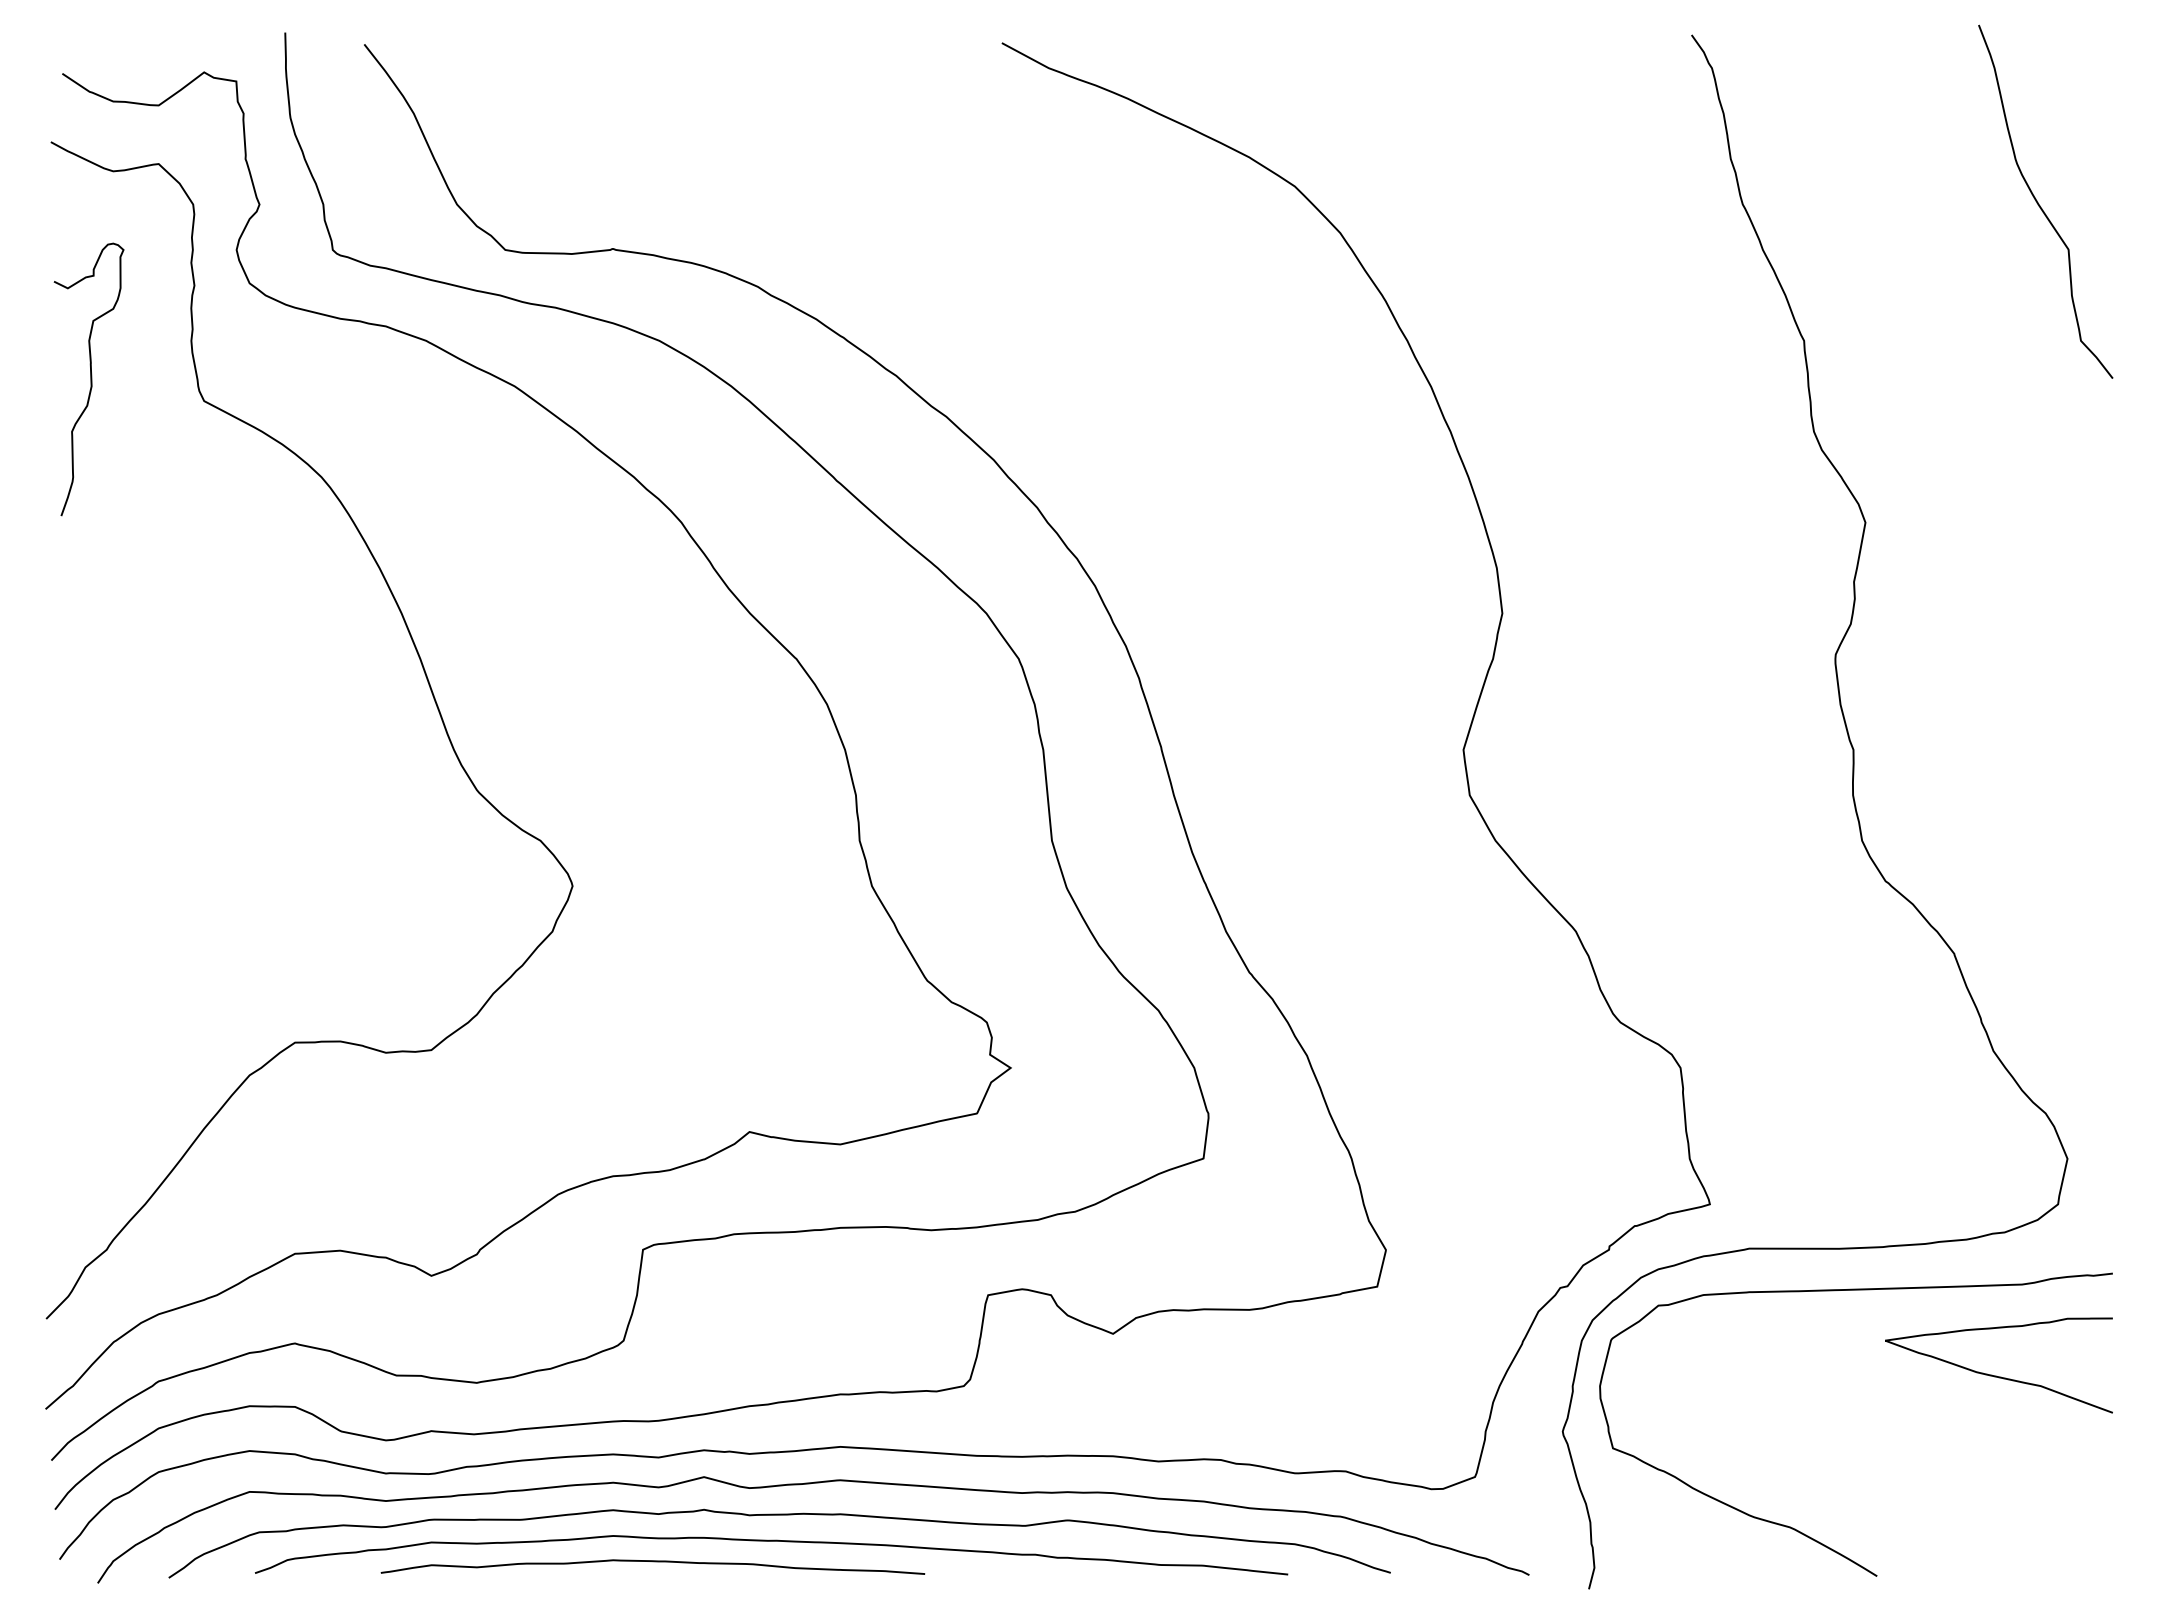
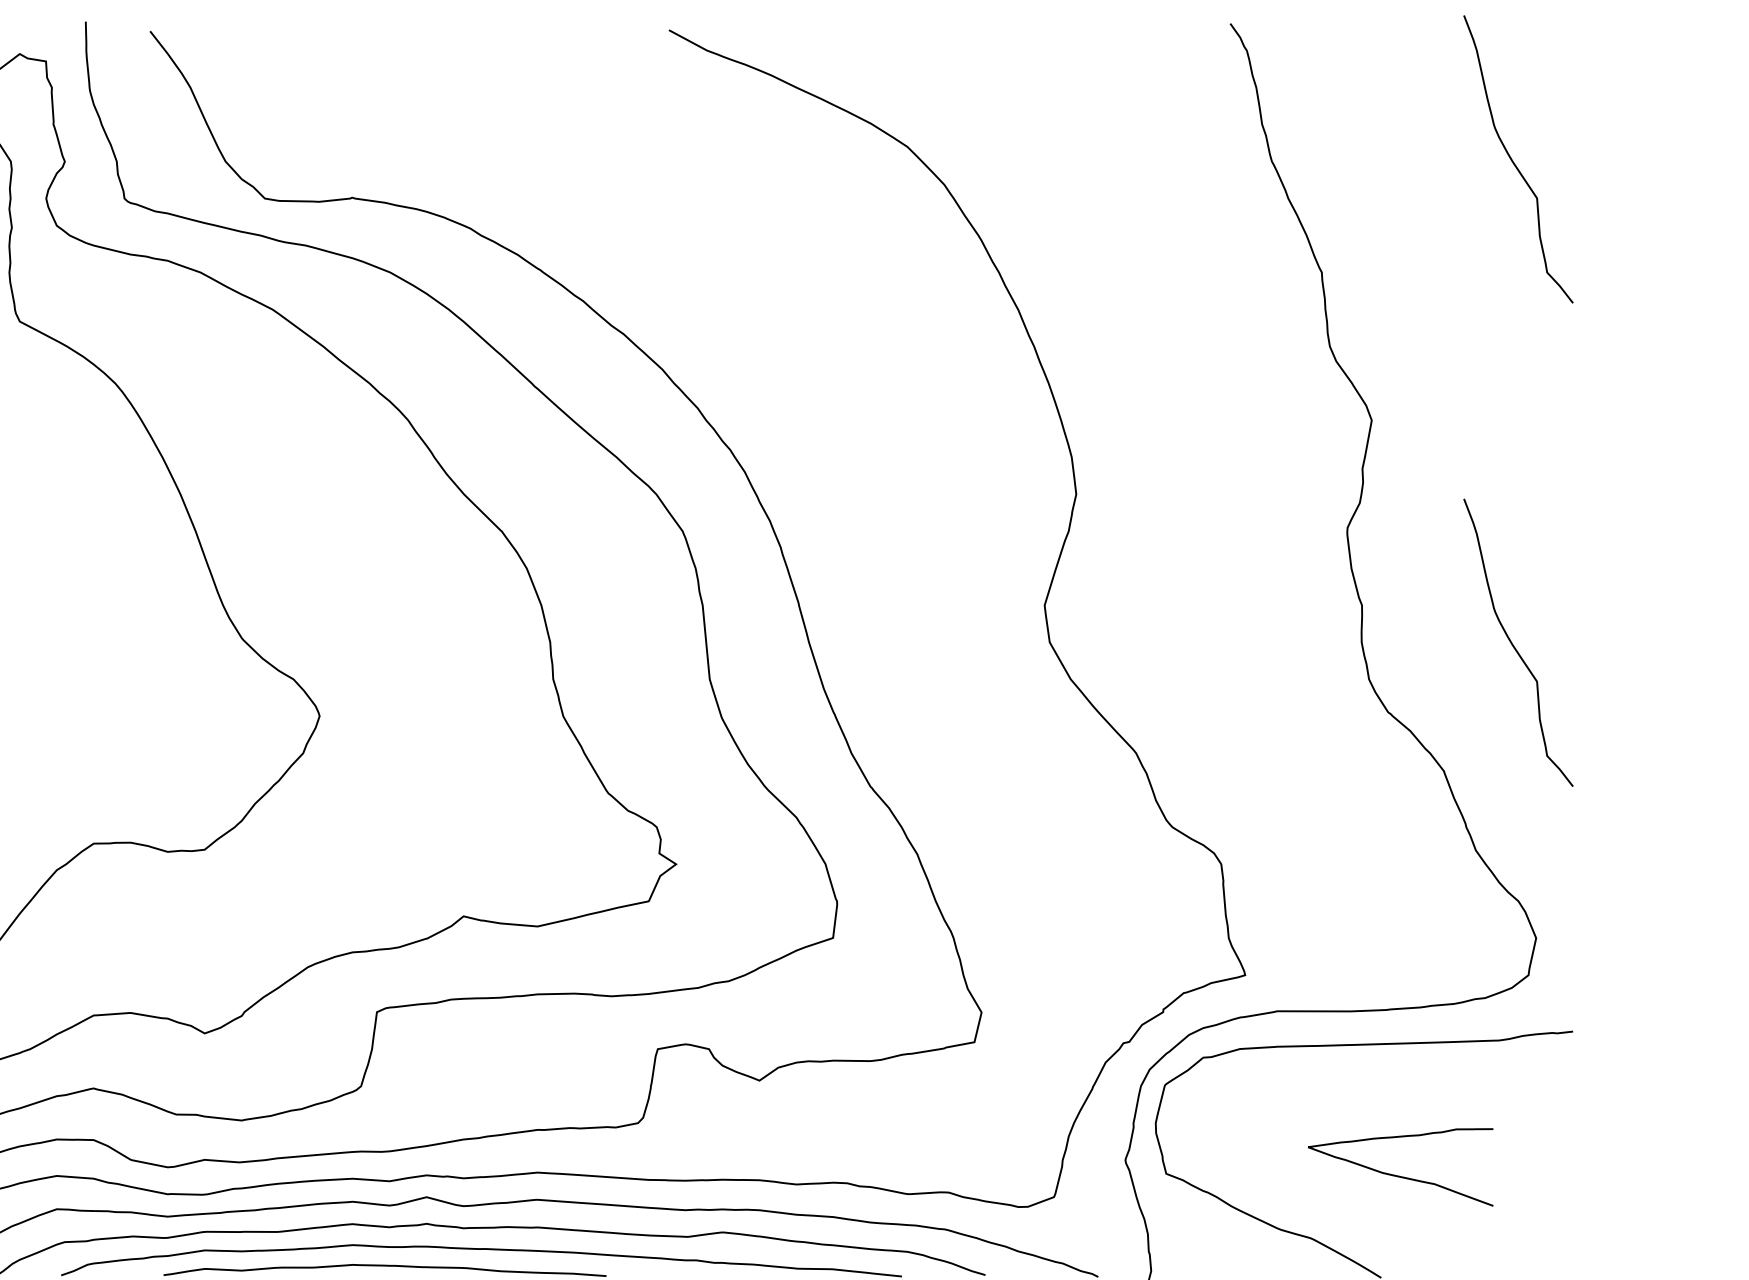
curve: (2040, 799) -> (1514, 645), added
curve: (1996, 1375) -> (1398, 1175), moved

